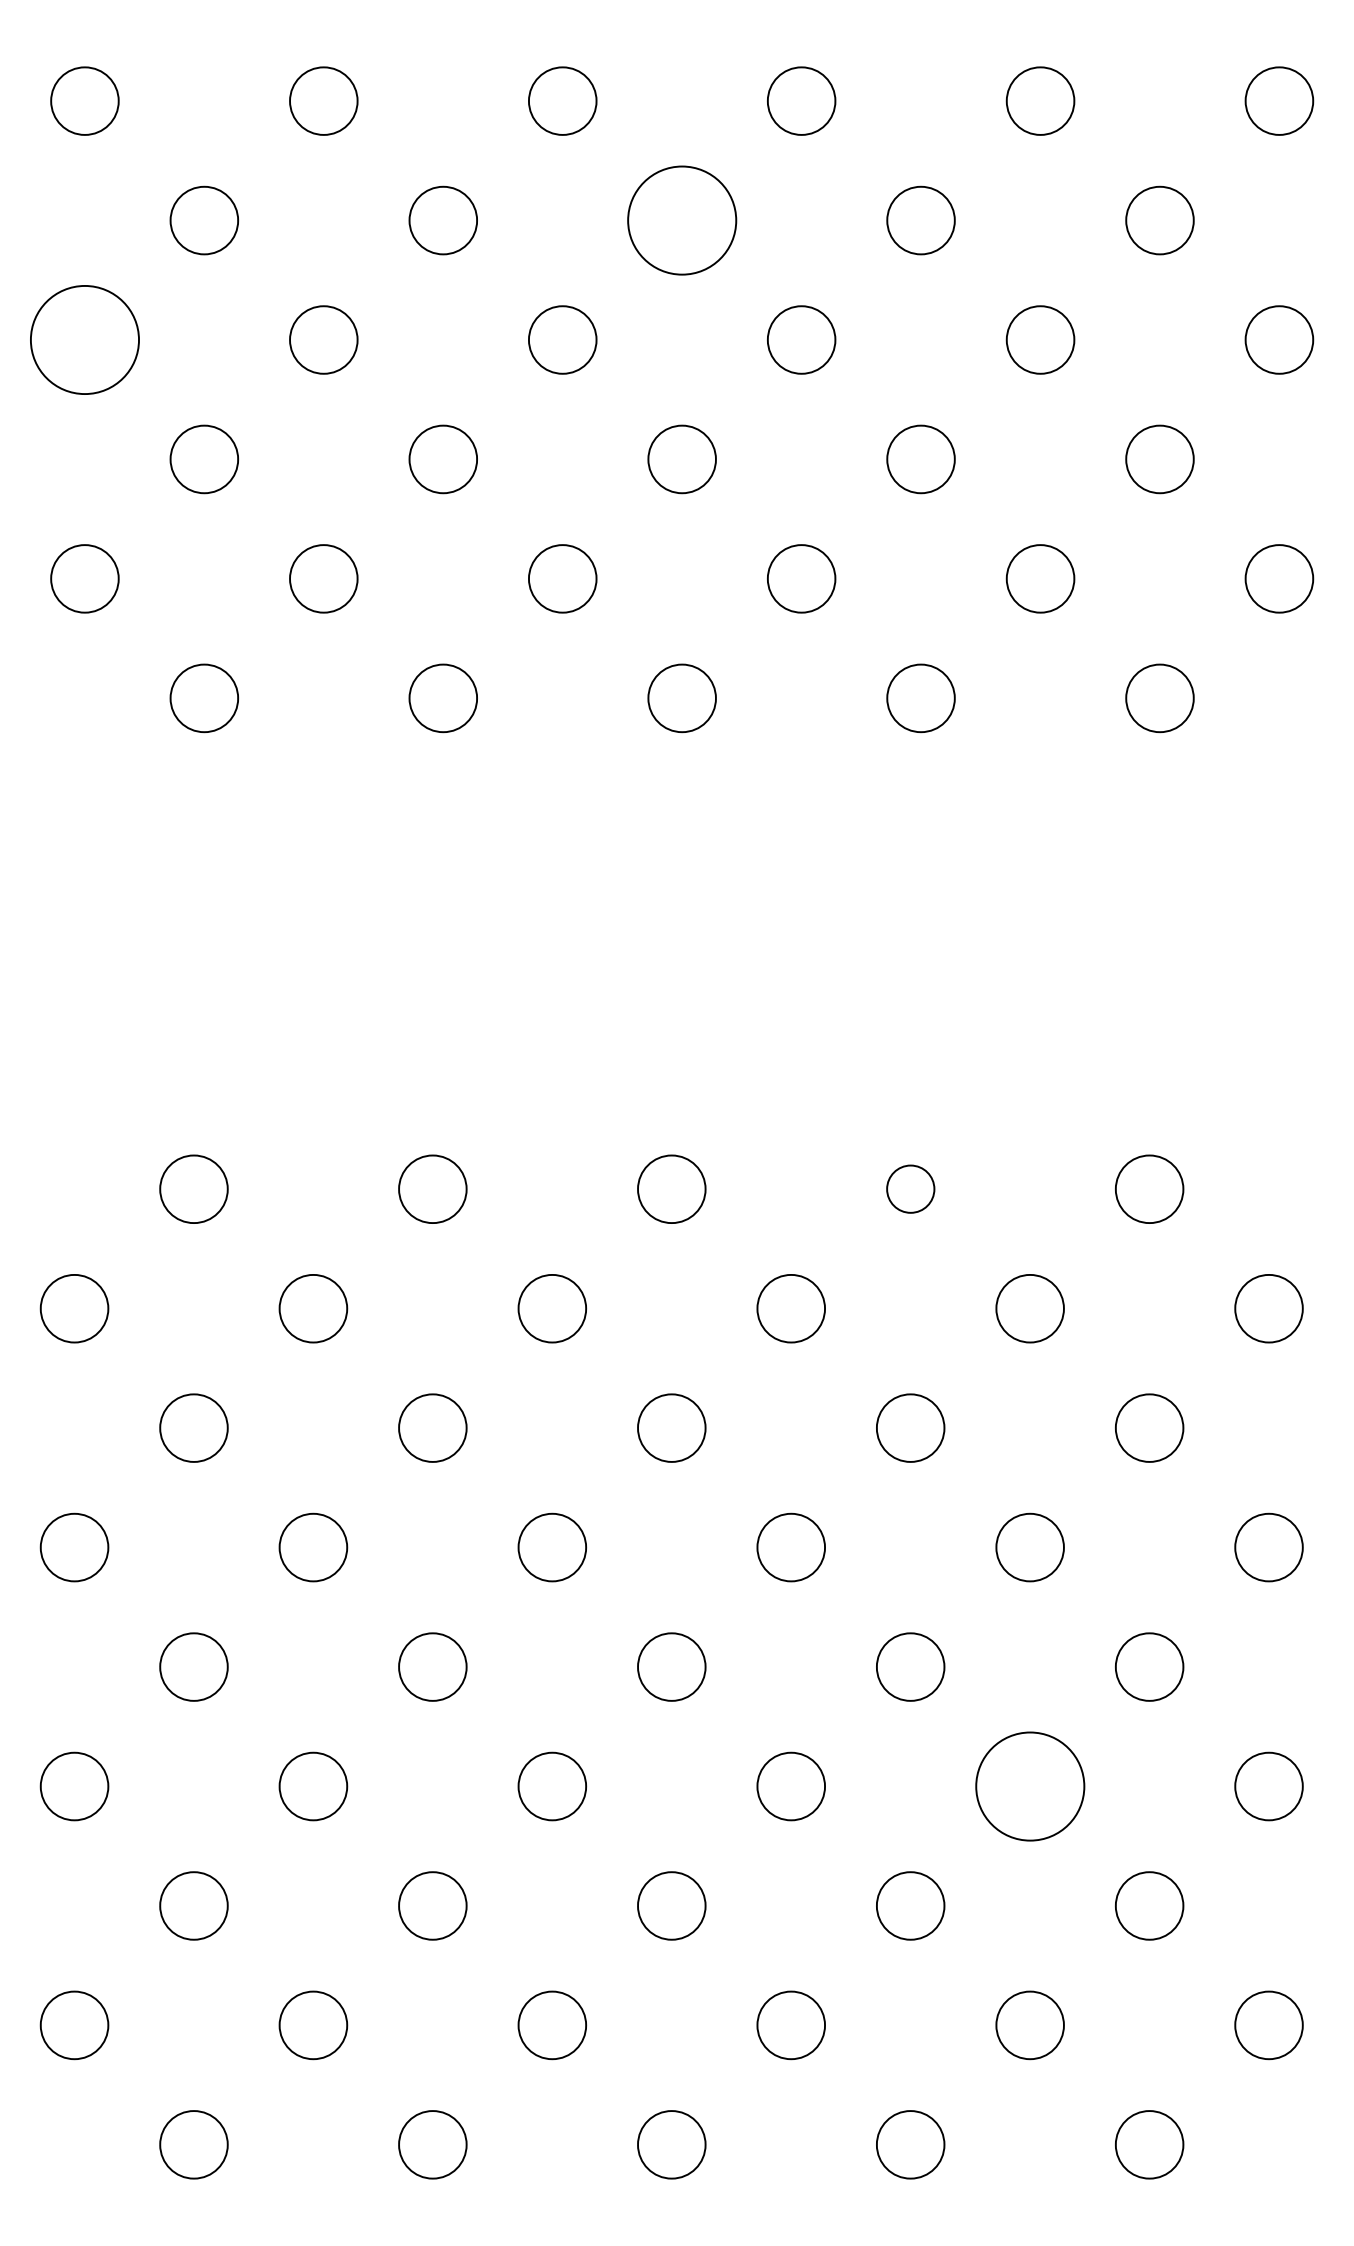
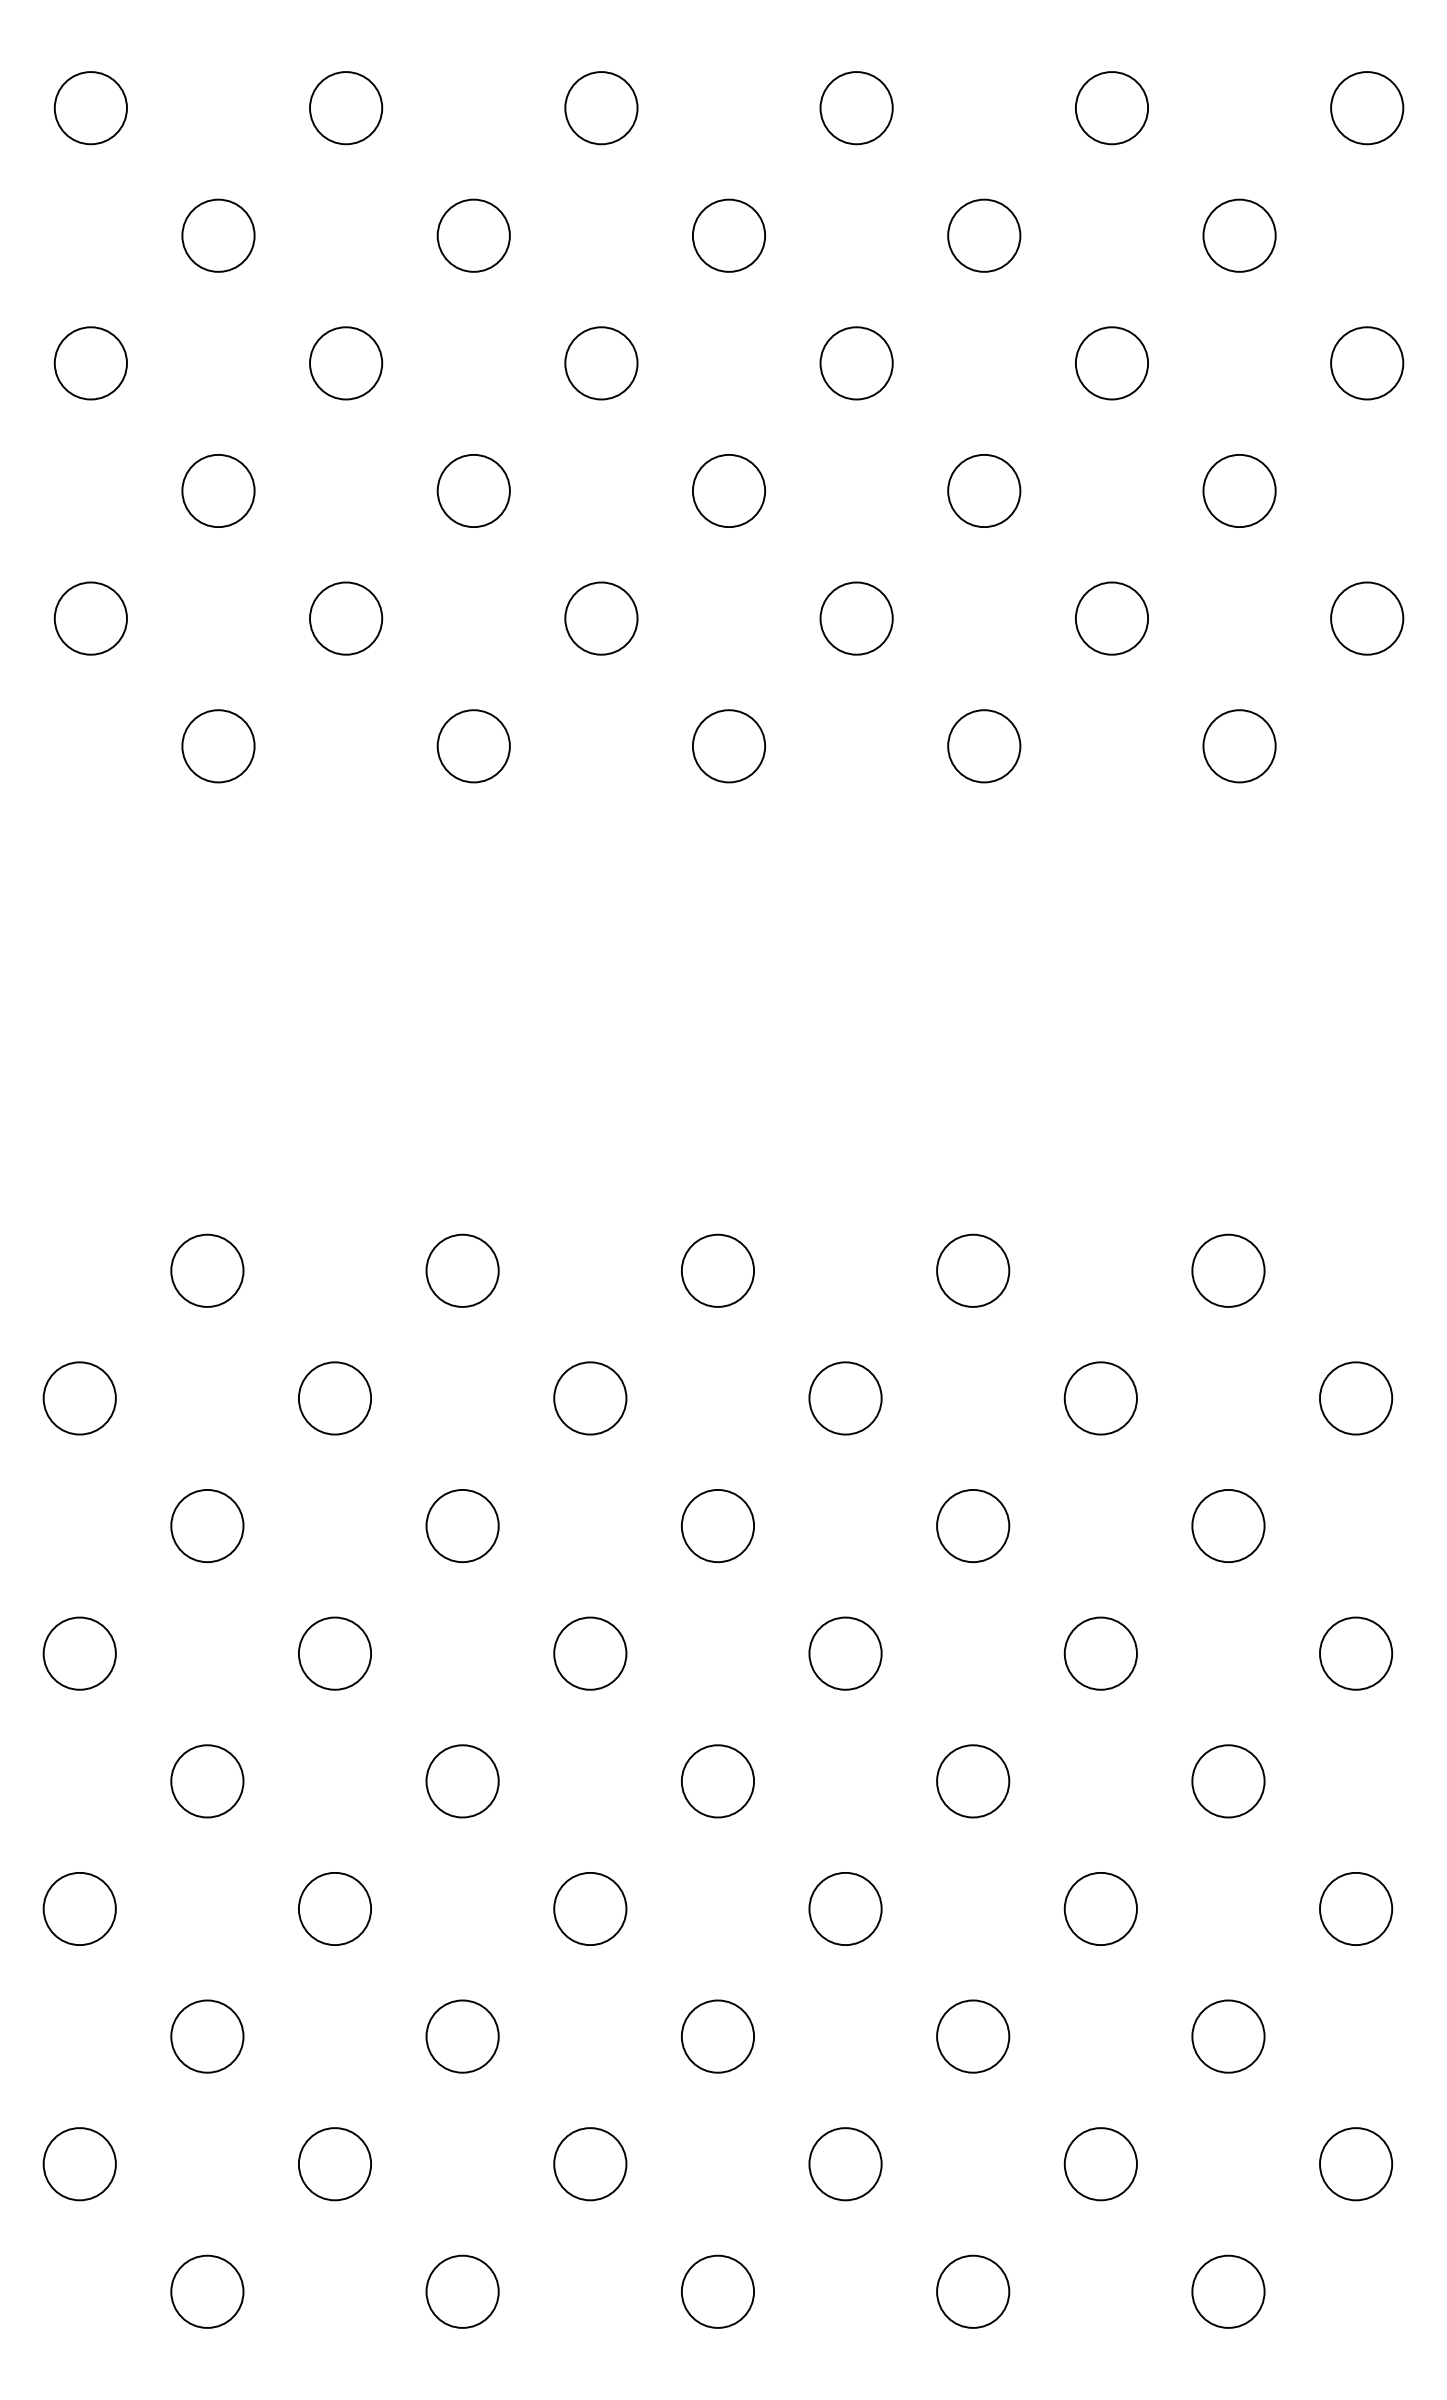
circle: (681, 220) -> (728, 235), size x0.62
circle: (84, 339) -> (90, 362), size x0.62
circle: (910, 1188) -> (972, 1269), size x1.43
circle: (1029, 1786) -> (1100, 1908), size x0.62

